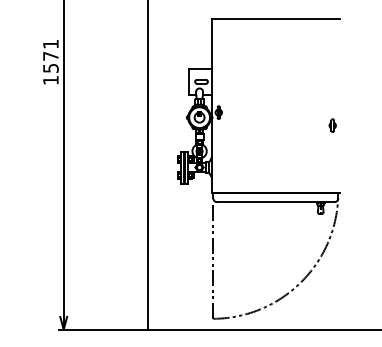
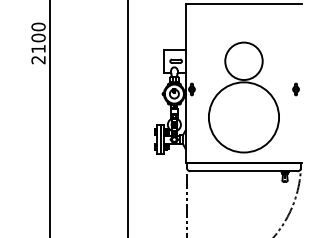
text: (50, 61) -> (38, 42), 1571 -> 2100
part: (275, 121) -> (243, 97), added
part: (332, 125) -> (295, 89), moved

